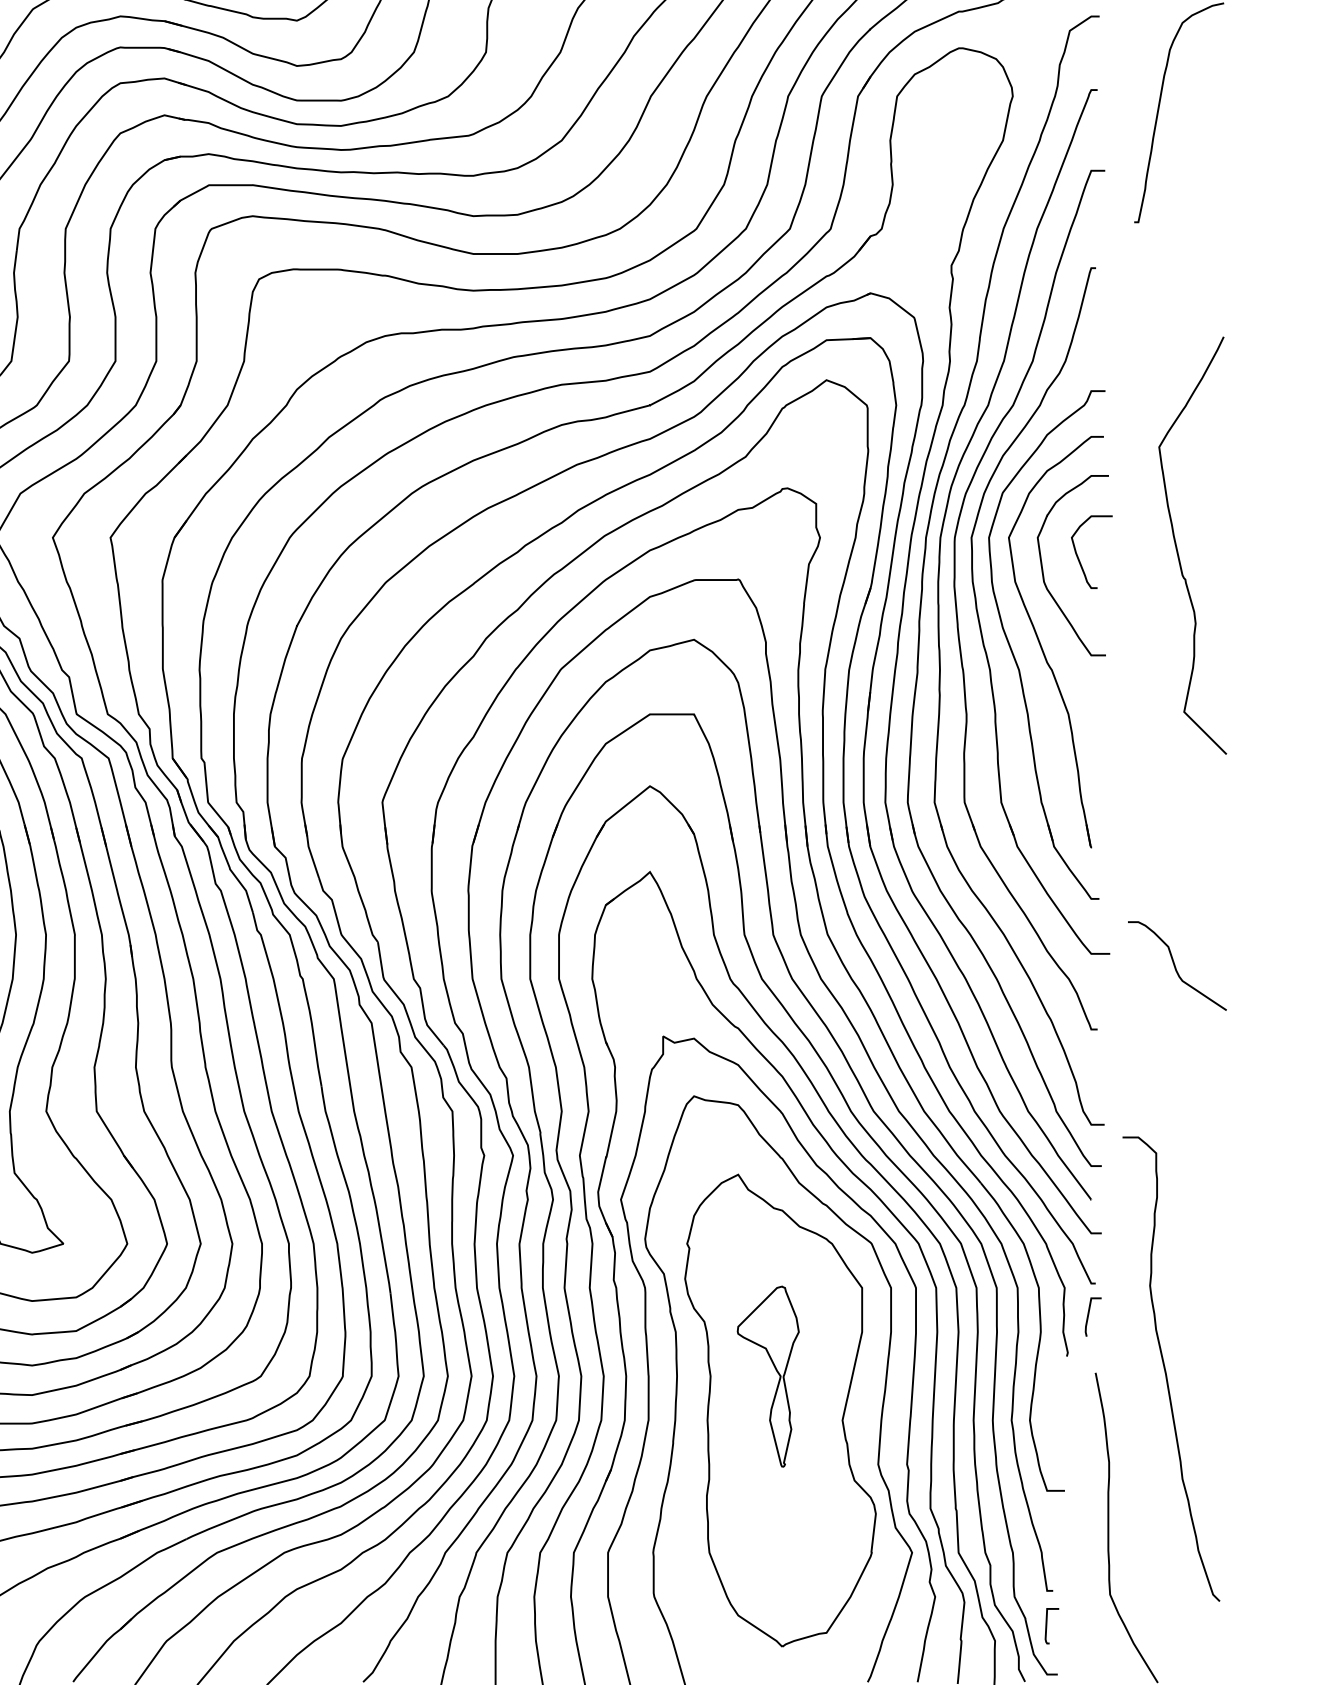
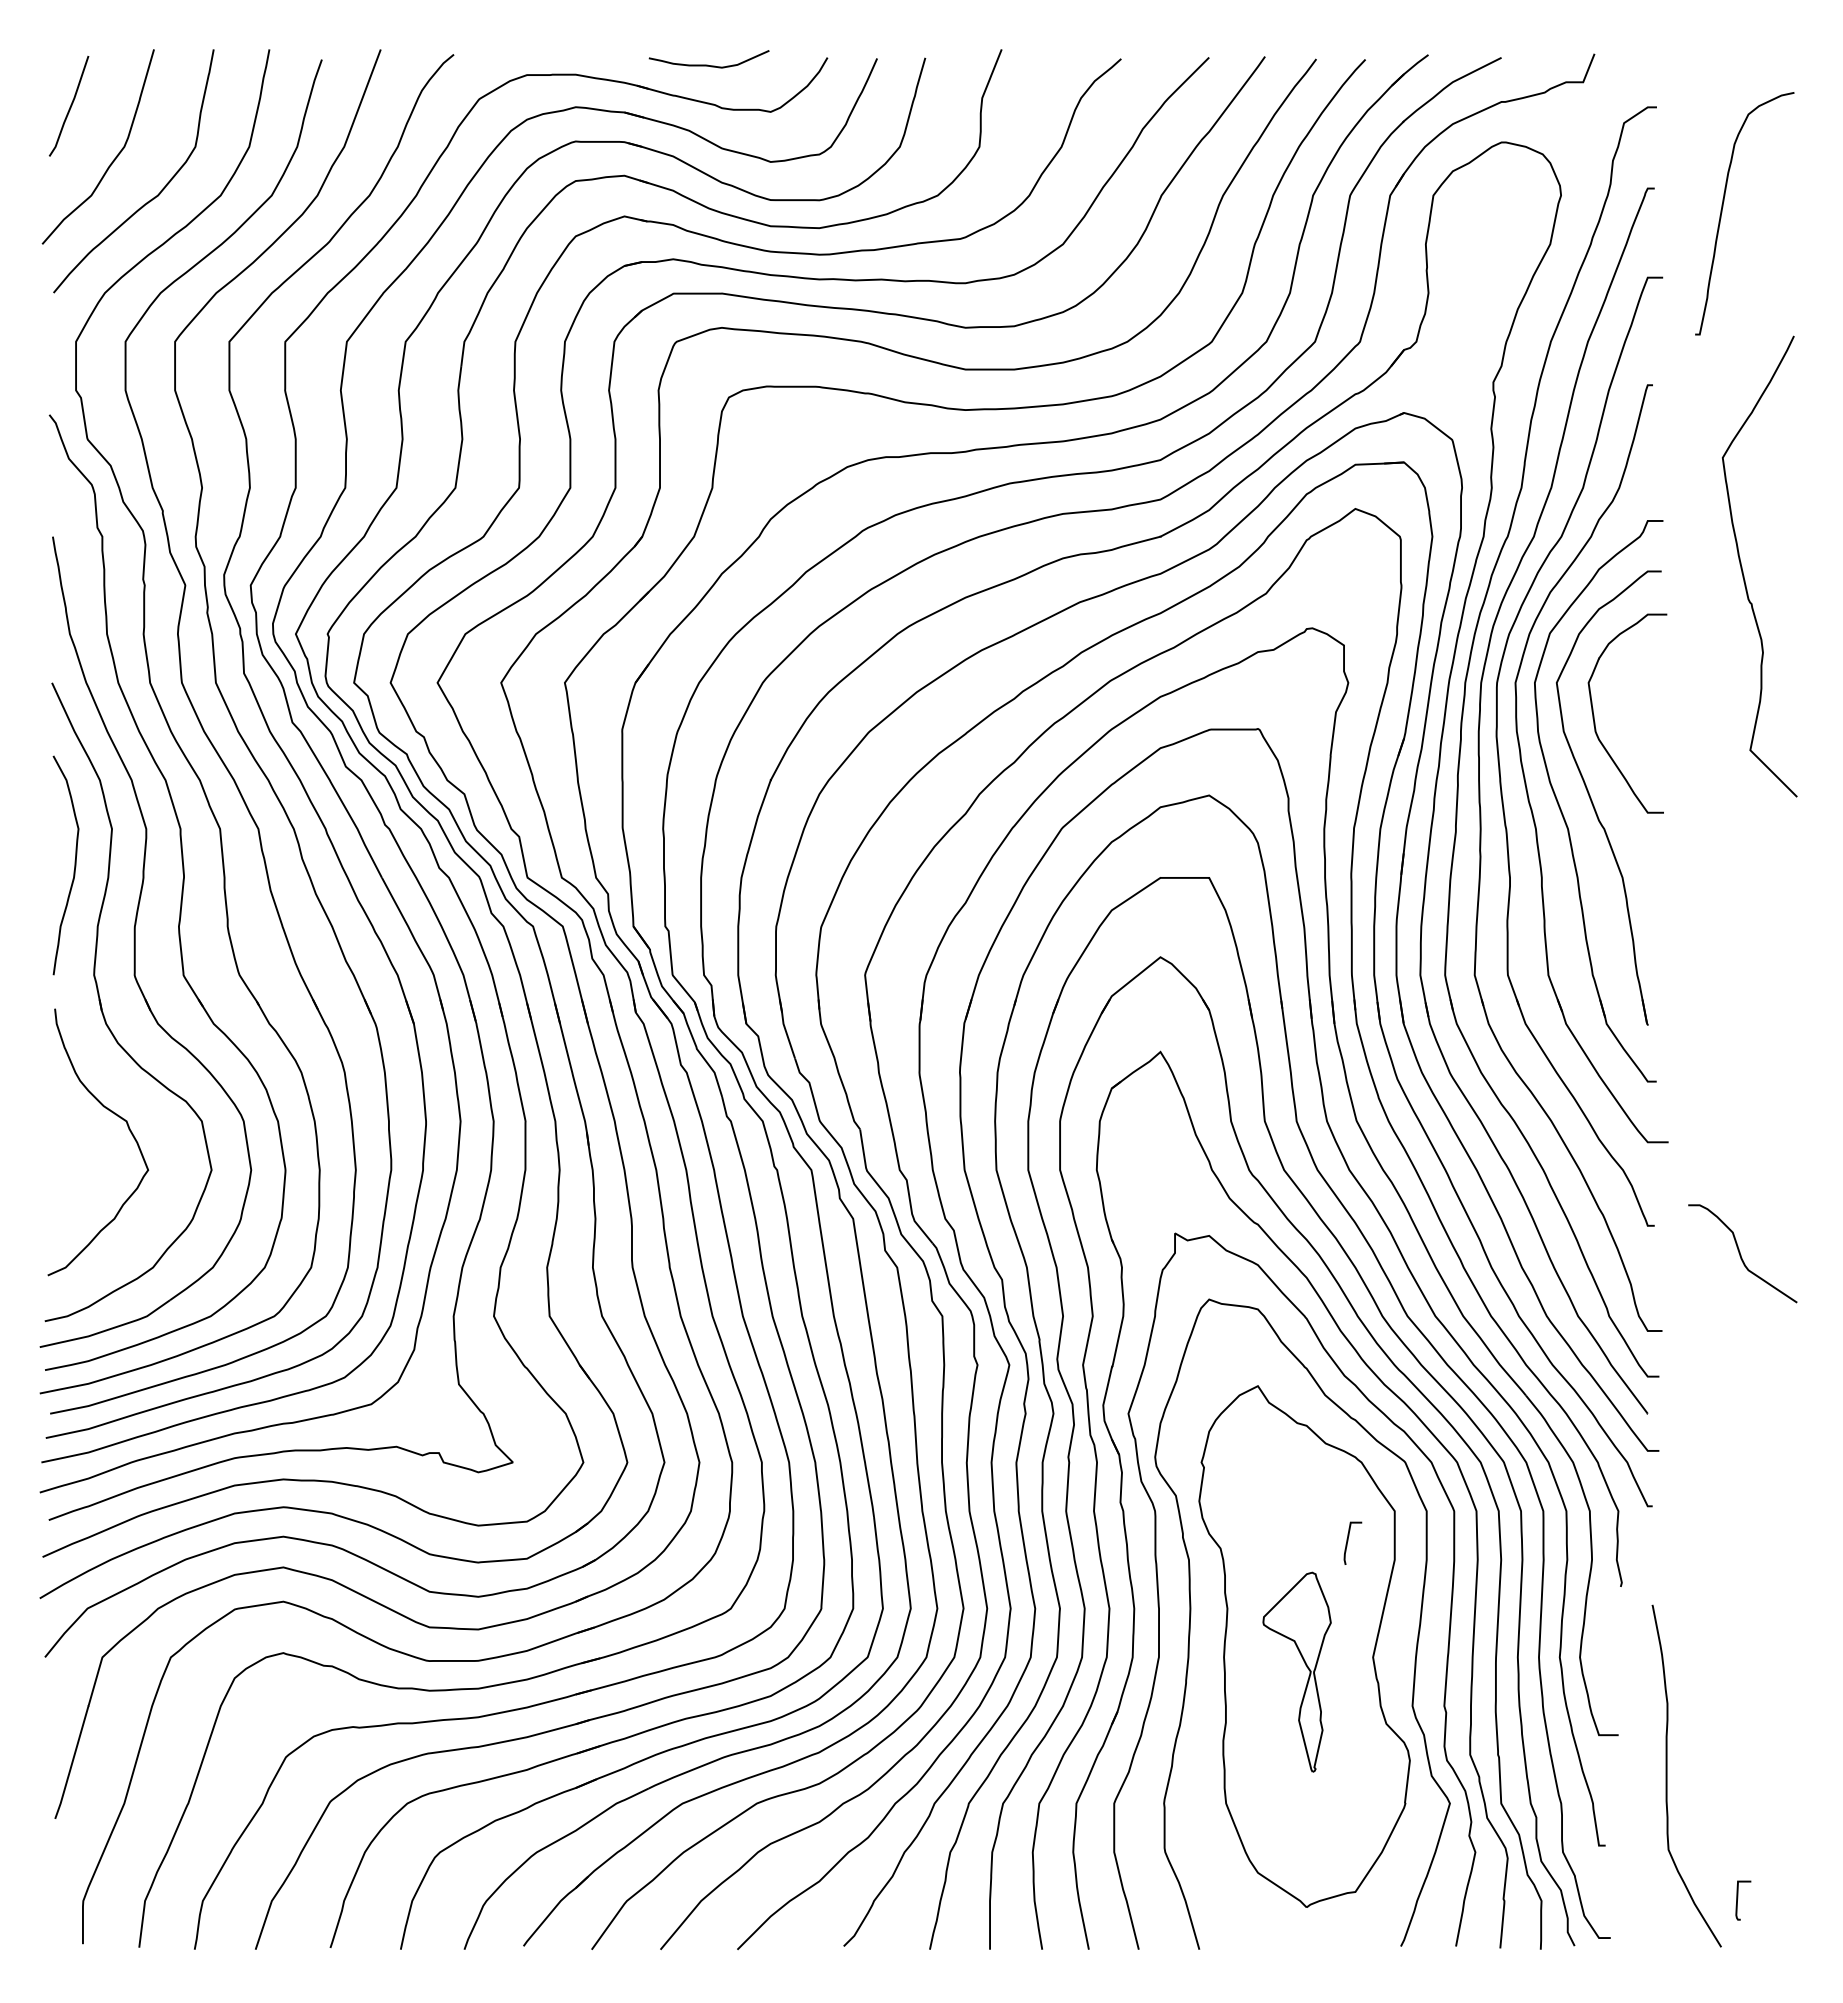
curve: (1178, 550) -> (1743, 571), moved
curve: (1079, 558) -> (1634, 705), removed
curve: (1176, 966) -> (1741, 1254), moved
curve: (1089, 1315) -> (1348, 1541), moved
curve: (1166, 1370) -> (1730, 1602), removed
part: (776, 1372) -> (1306, 1667), moved
curve: (1047, 1624) -> (1738, 1898), moved

